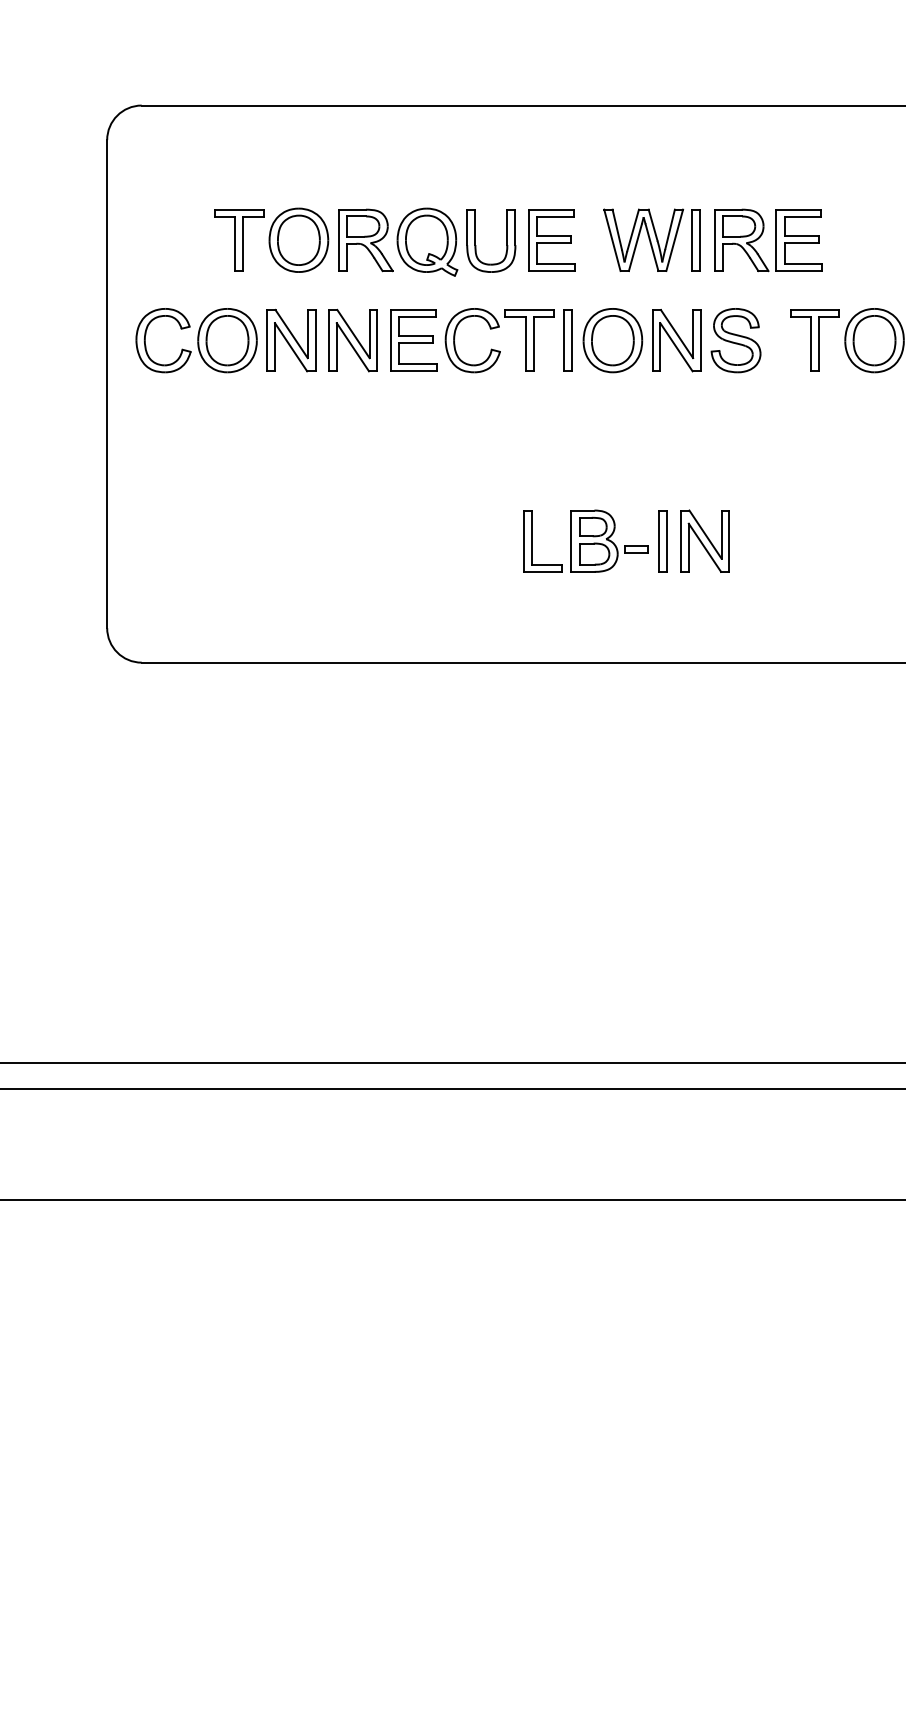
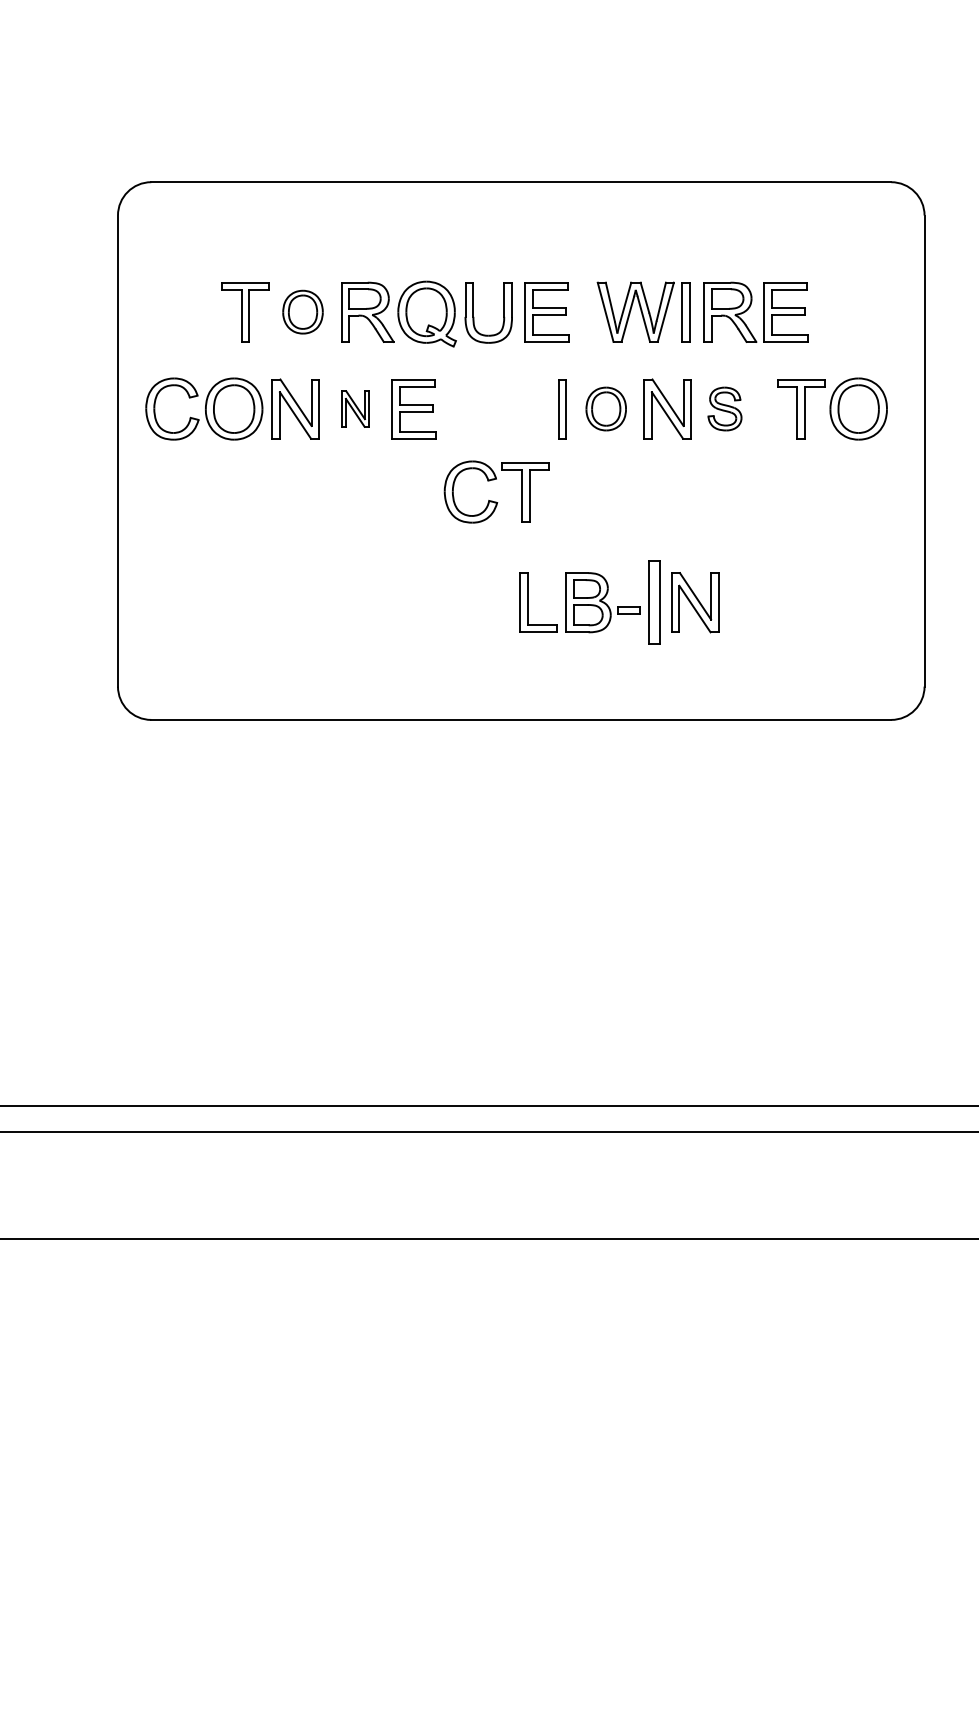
part: (298, 239) -> (302, 311), size x0.7
part: (353, 340) -> (355, 408), size x0.6
part: (613, 340) -> (606, 408), size x0.7
part: (735, 340) -> (724, 408), size x0.7
part: (495, 349) -> (492, 500), moved
part: (661, 540) -> (653, 602), size x1.4

